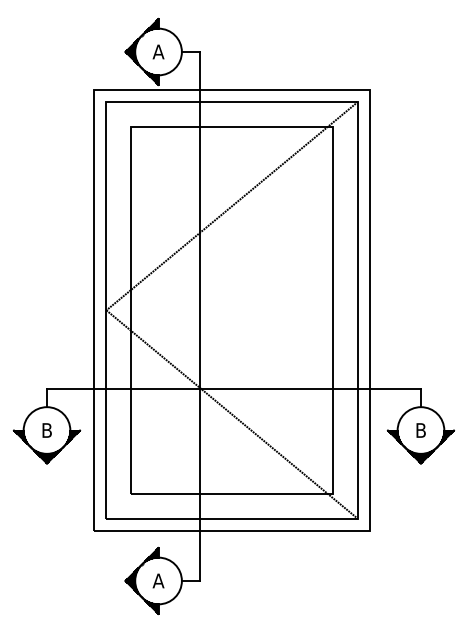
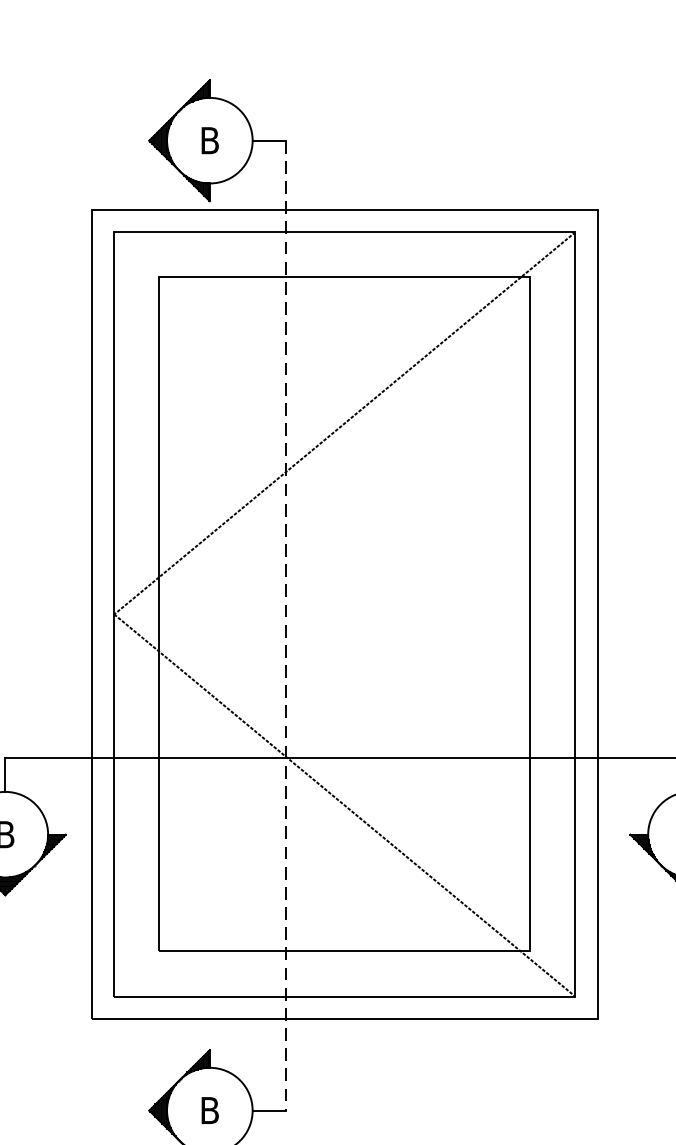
text: (158, 51) -> (209, 139), A -> B
line: (200, 316) -> (286, 625), solid -> dashed
text: (158, 580) -> (209, 1109), A -> B

